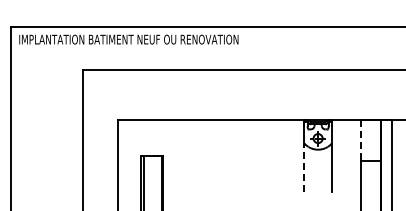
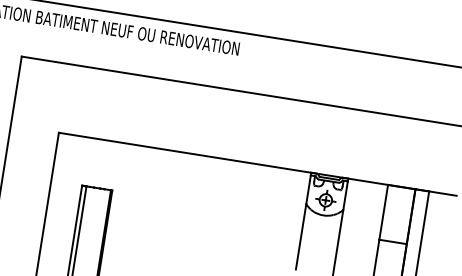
line: (361, 141) -> (383, 213), dashed -> solid
line: (304, 167) -> (301, 236), dashed -> solid

